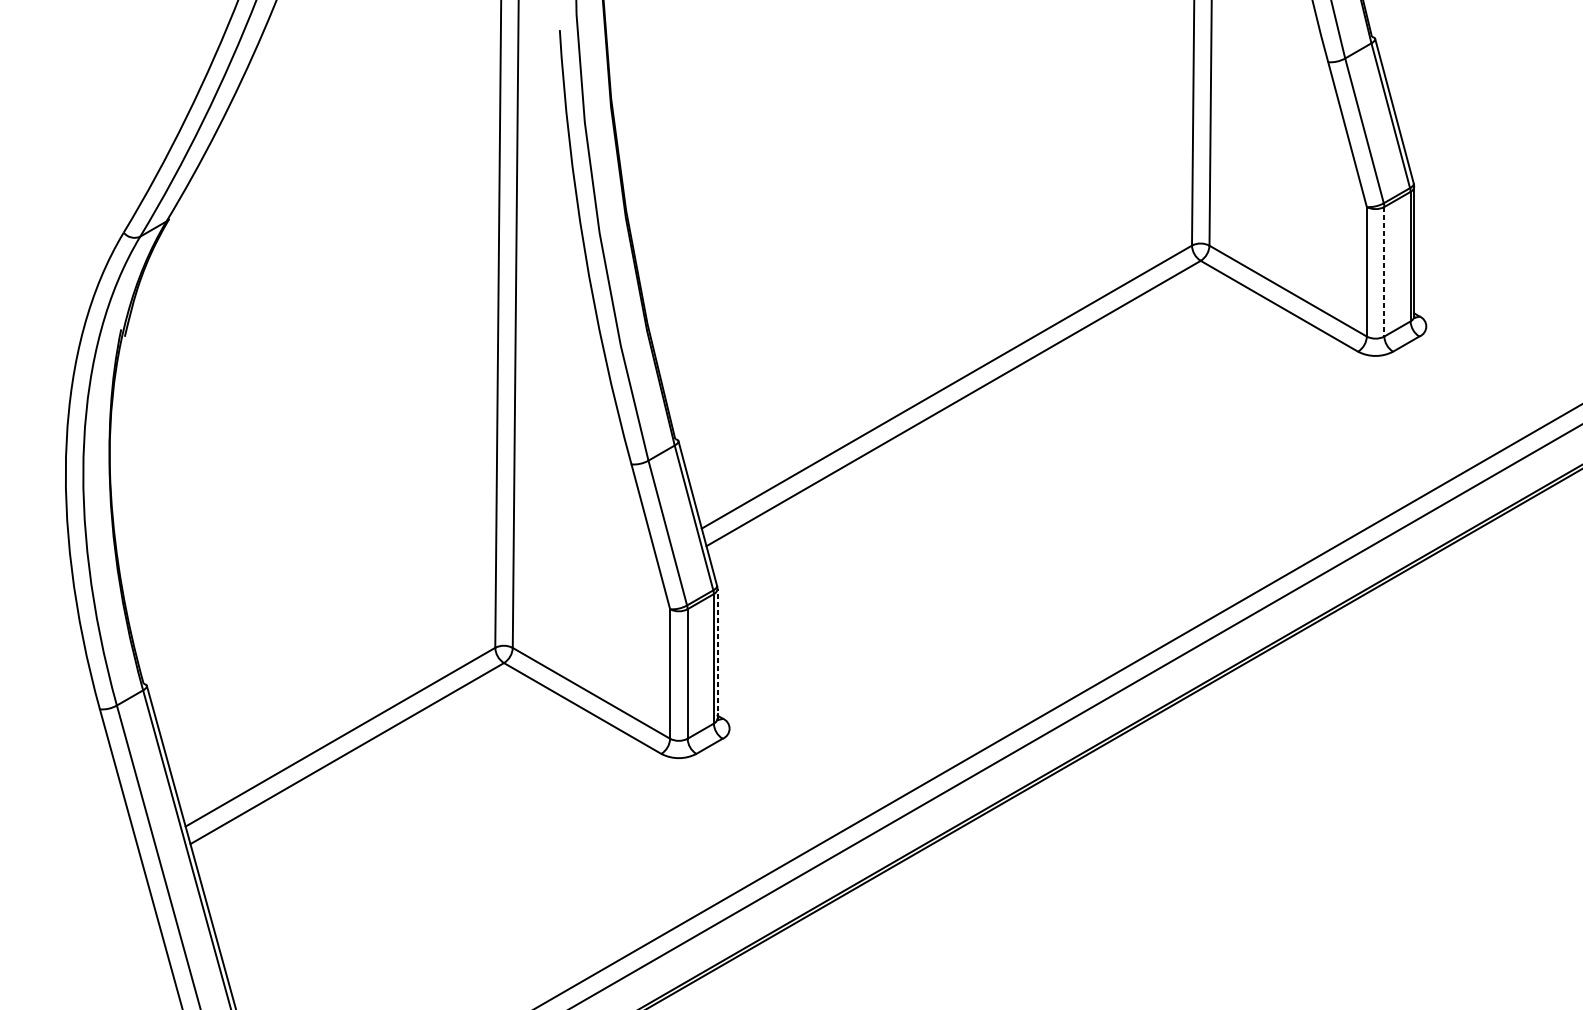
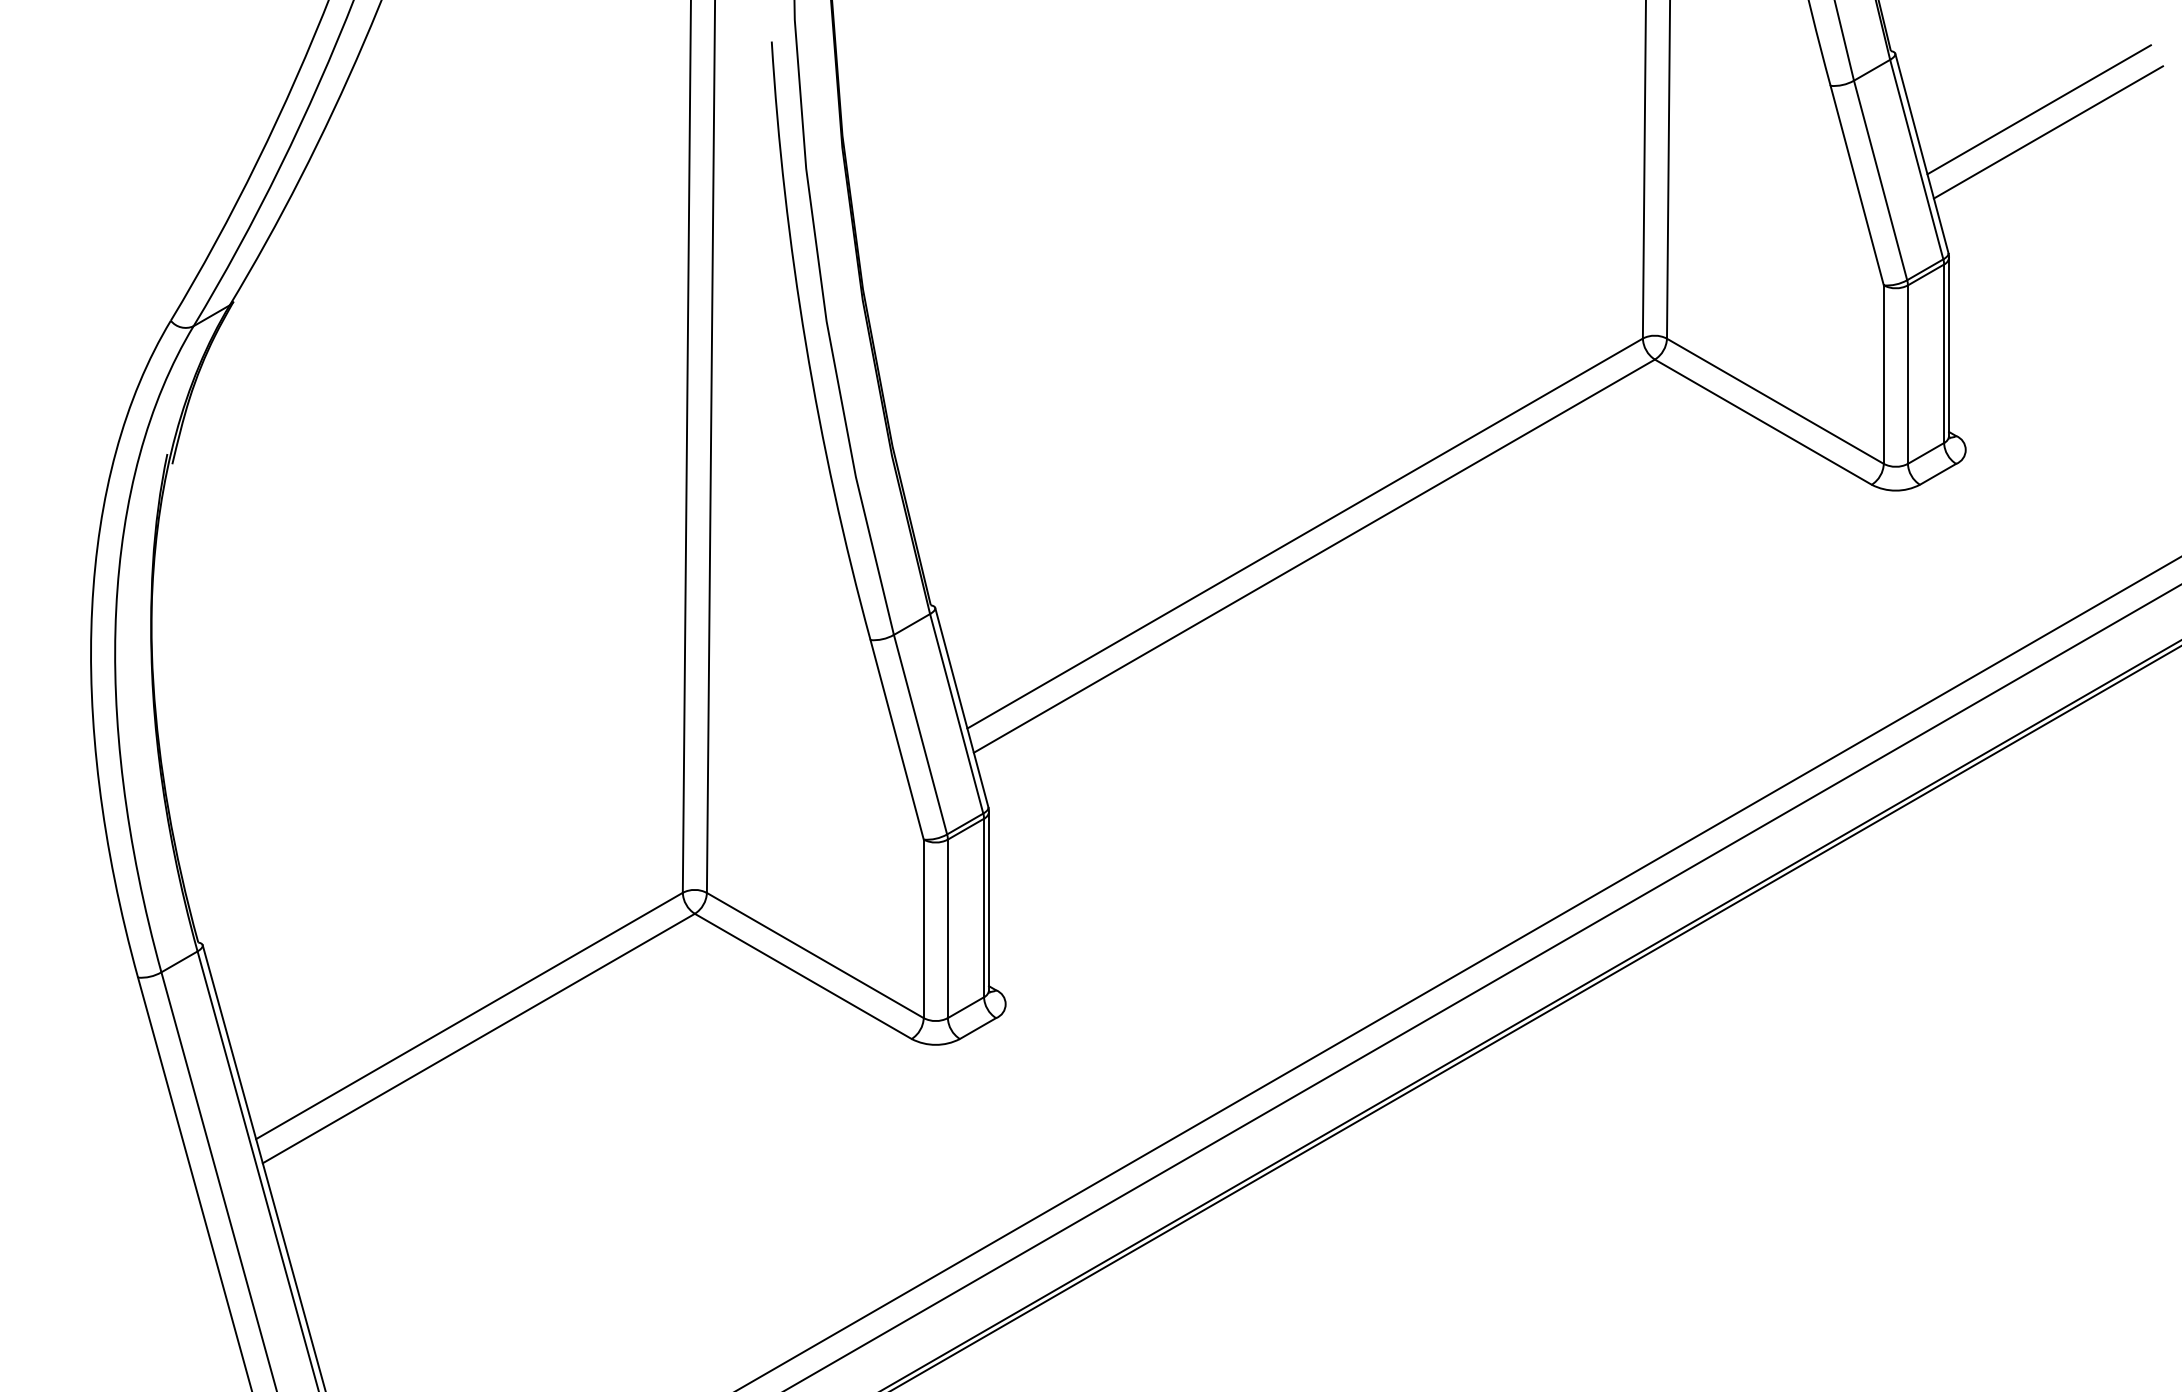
line: (1479, 79) -> (2038, 109), added
line: (1486, 96) -> (2048, 132), added
line: (1384, 272) -> (1907, 375), dashed -> solid
line: (717, 653) -> (989, 900), dashed -> solid

